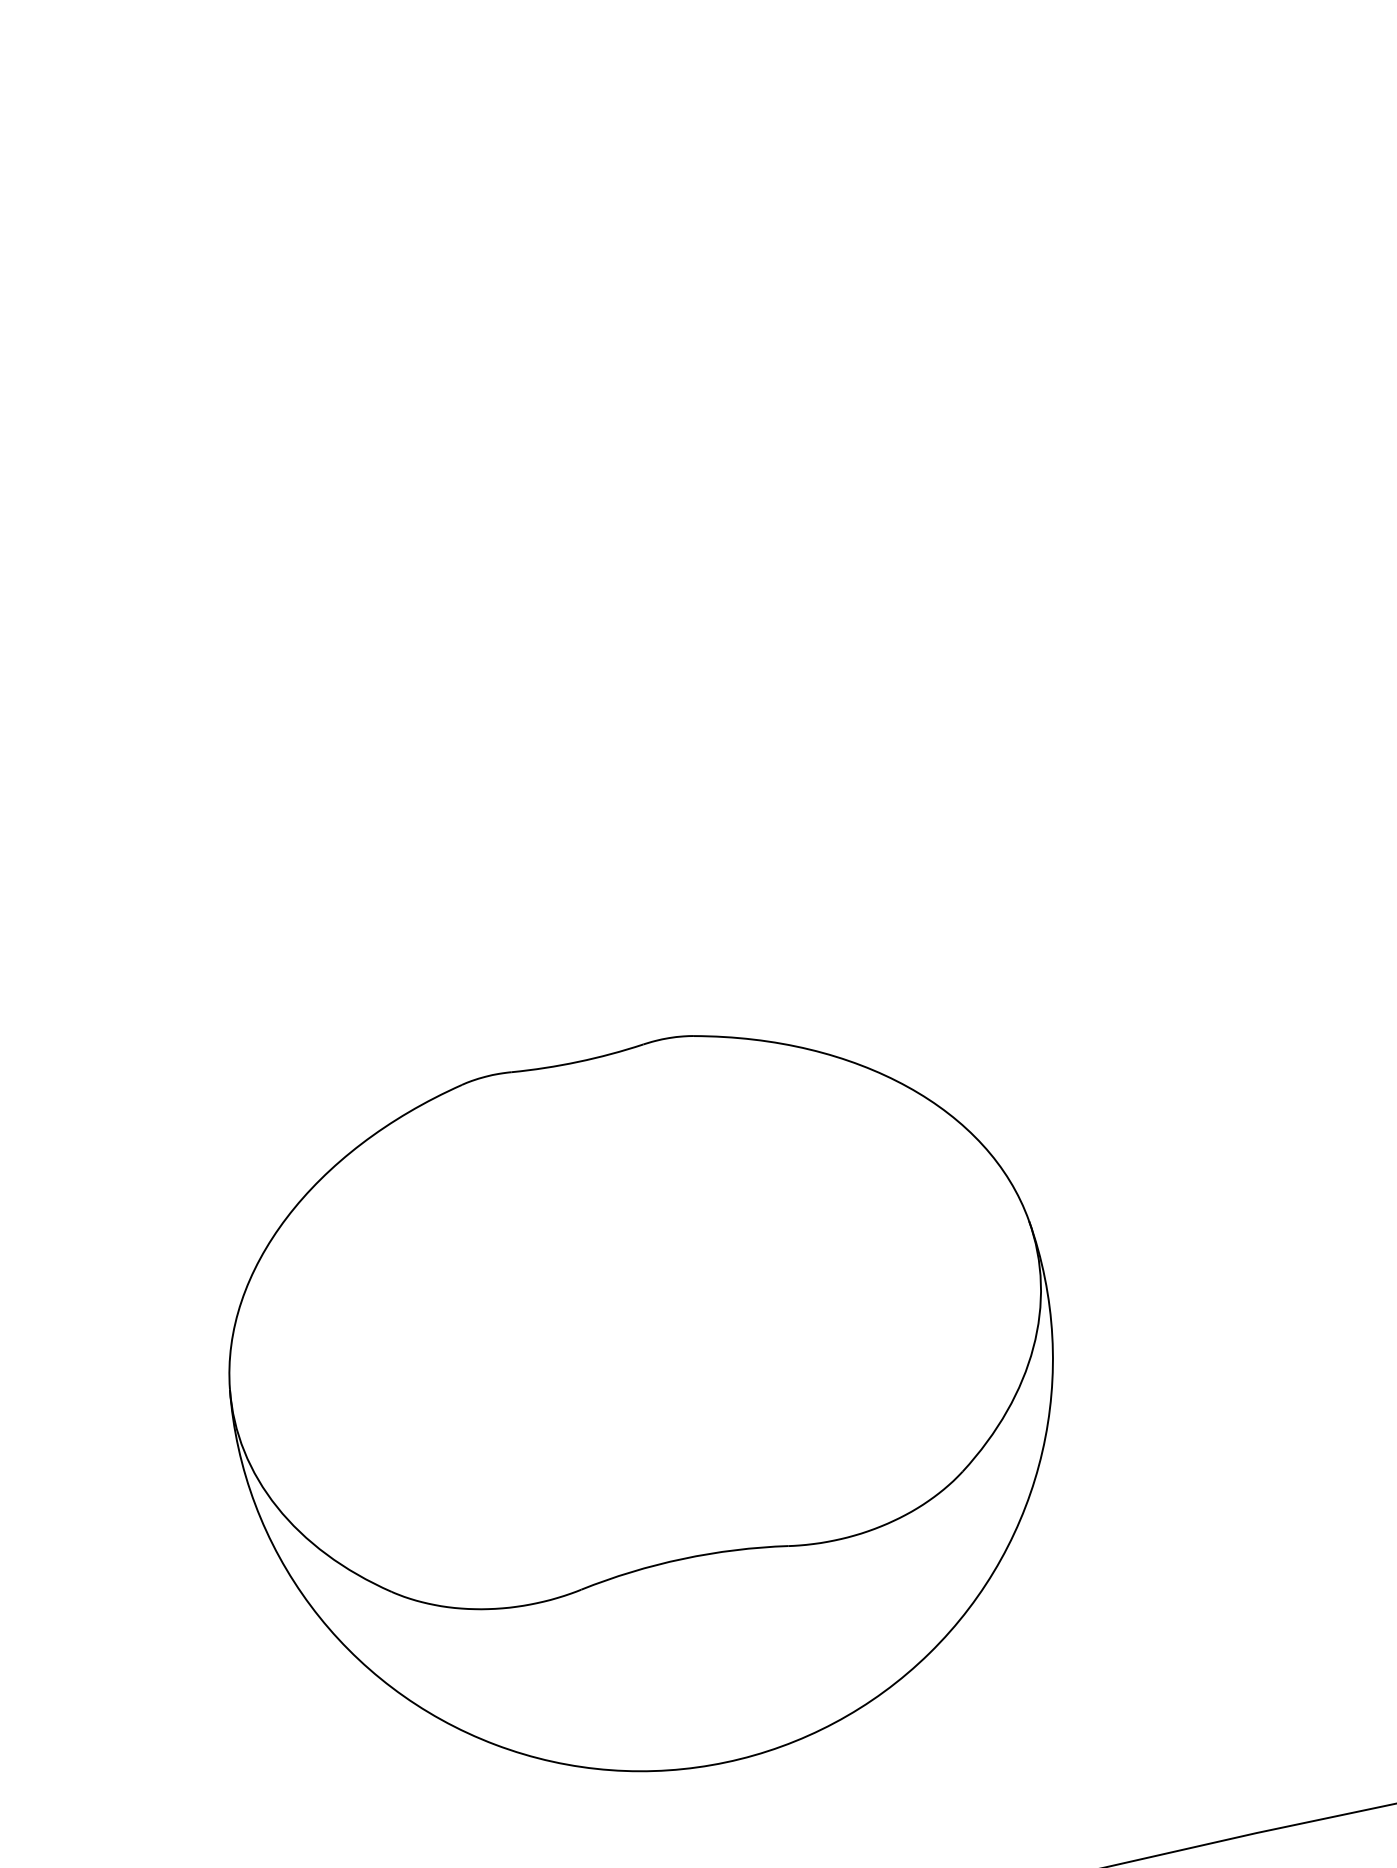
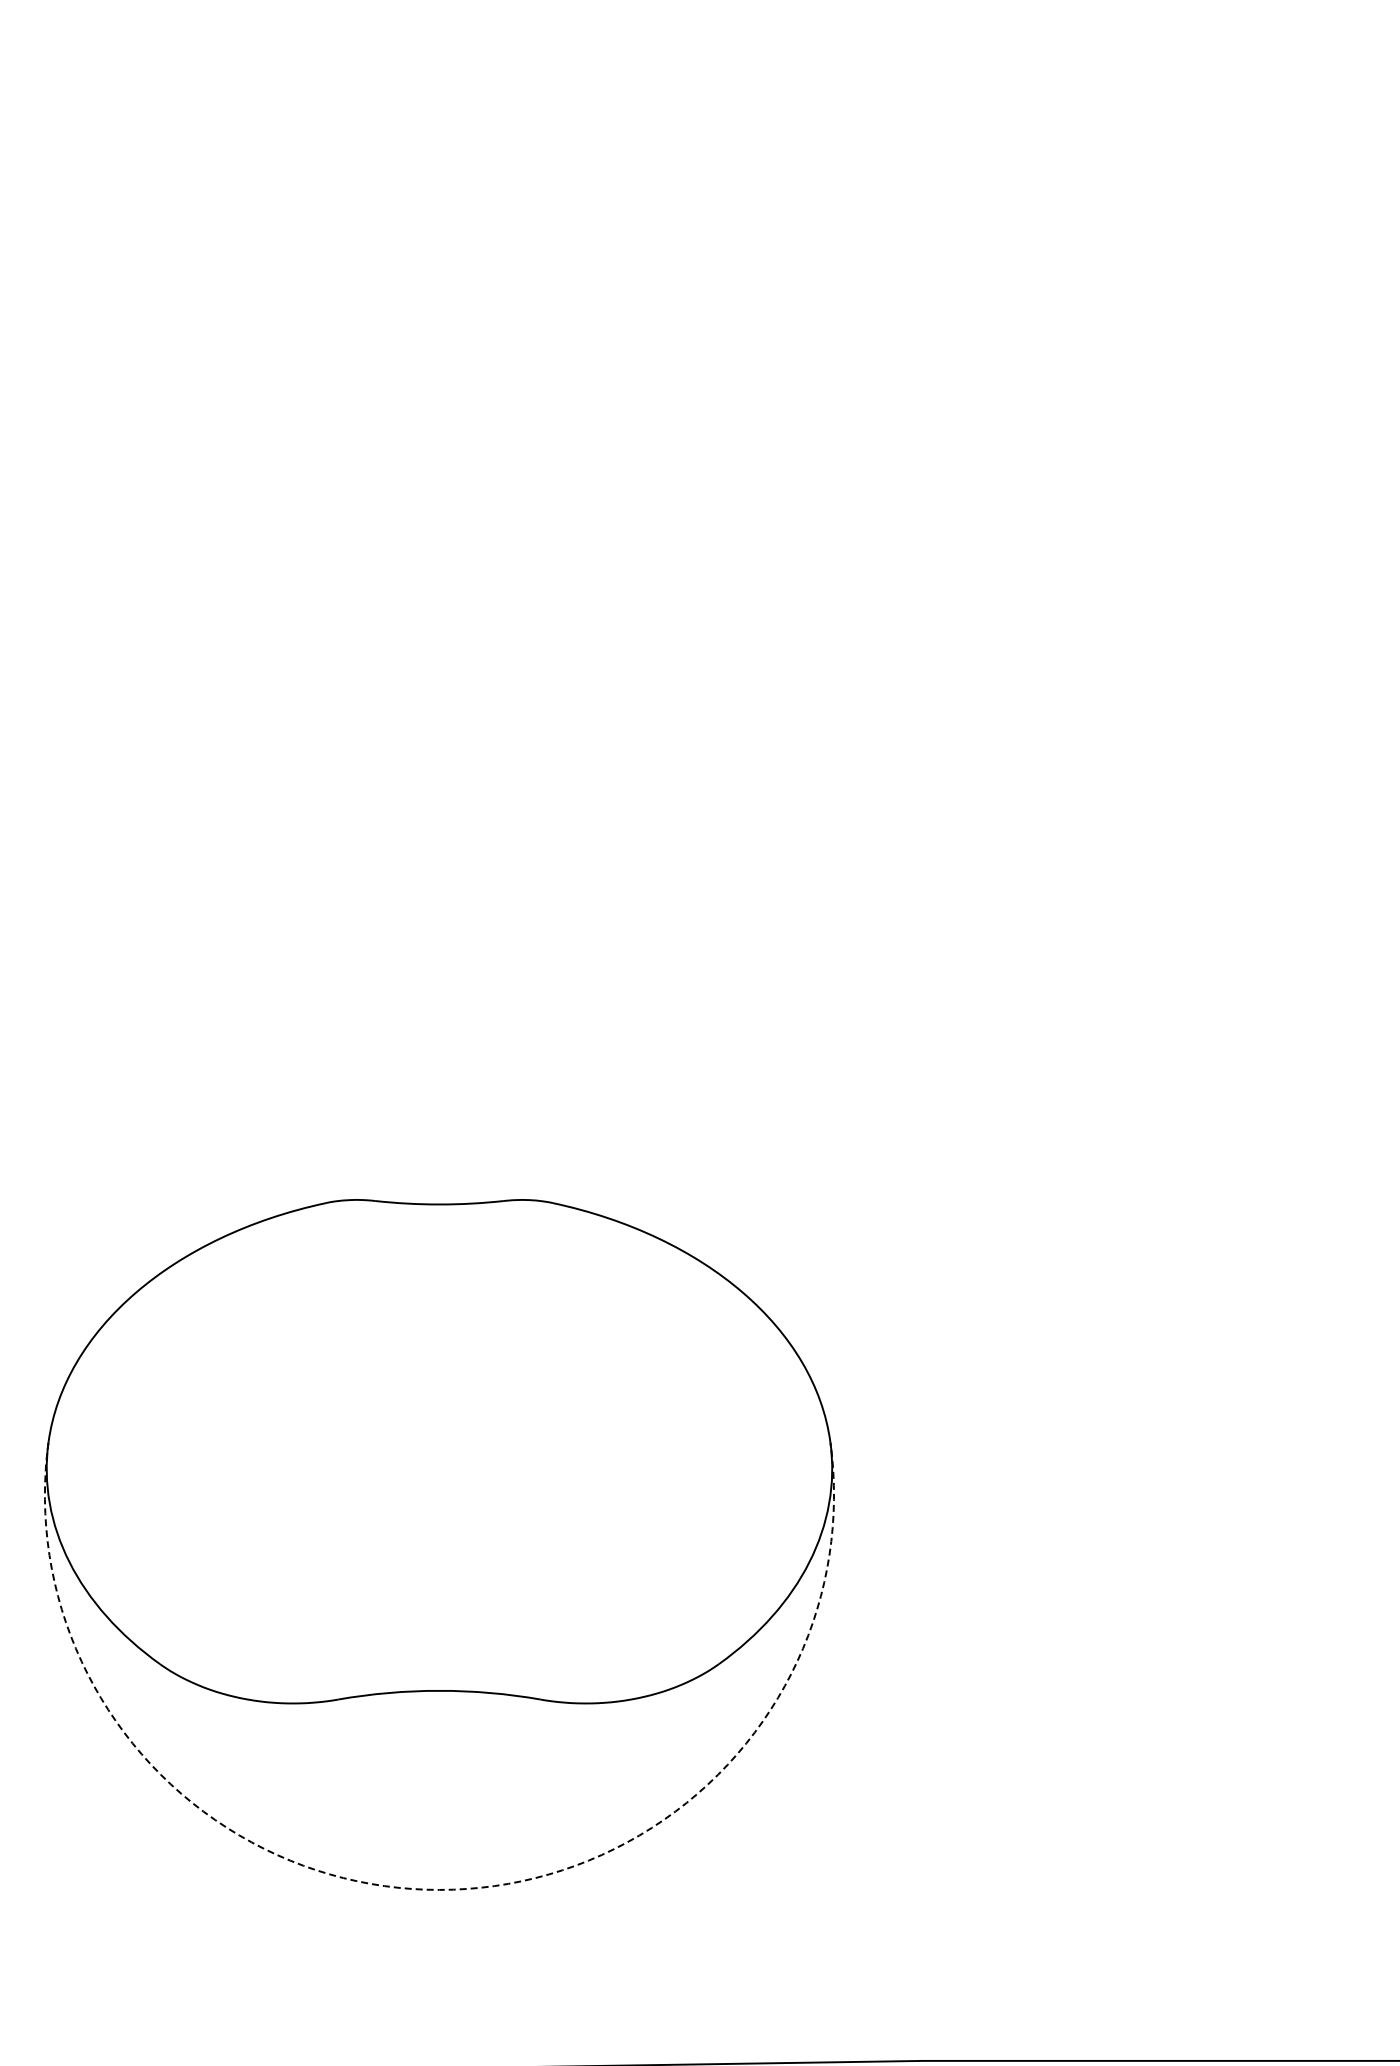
arc: (725, 1761) -> (439, 1889), solid -> dashed

